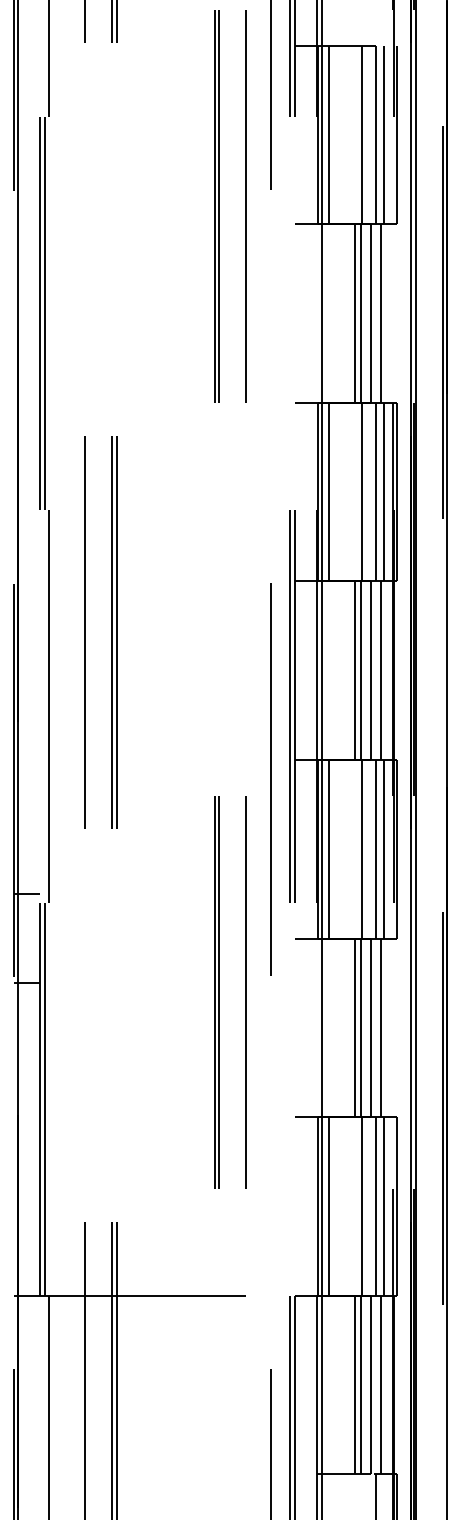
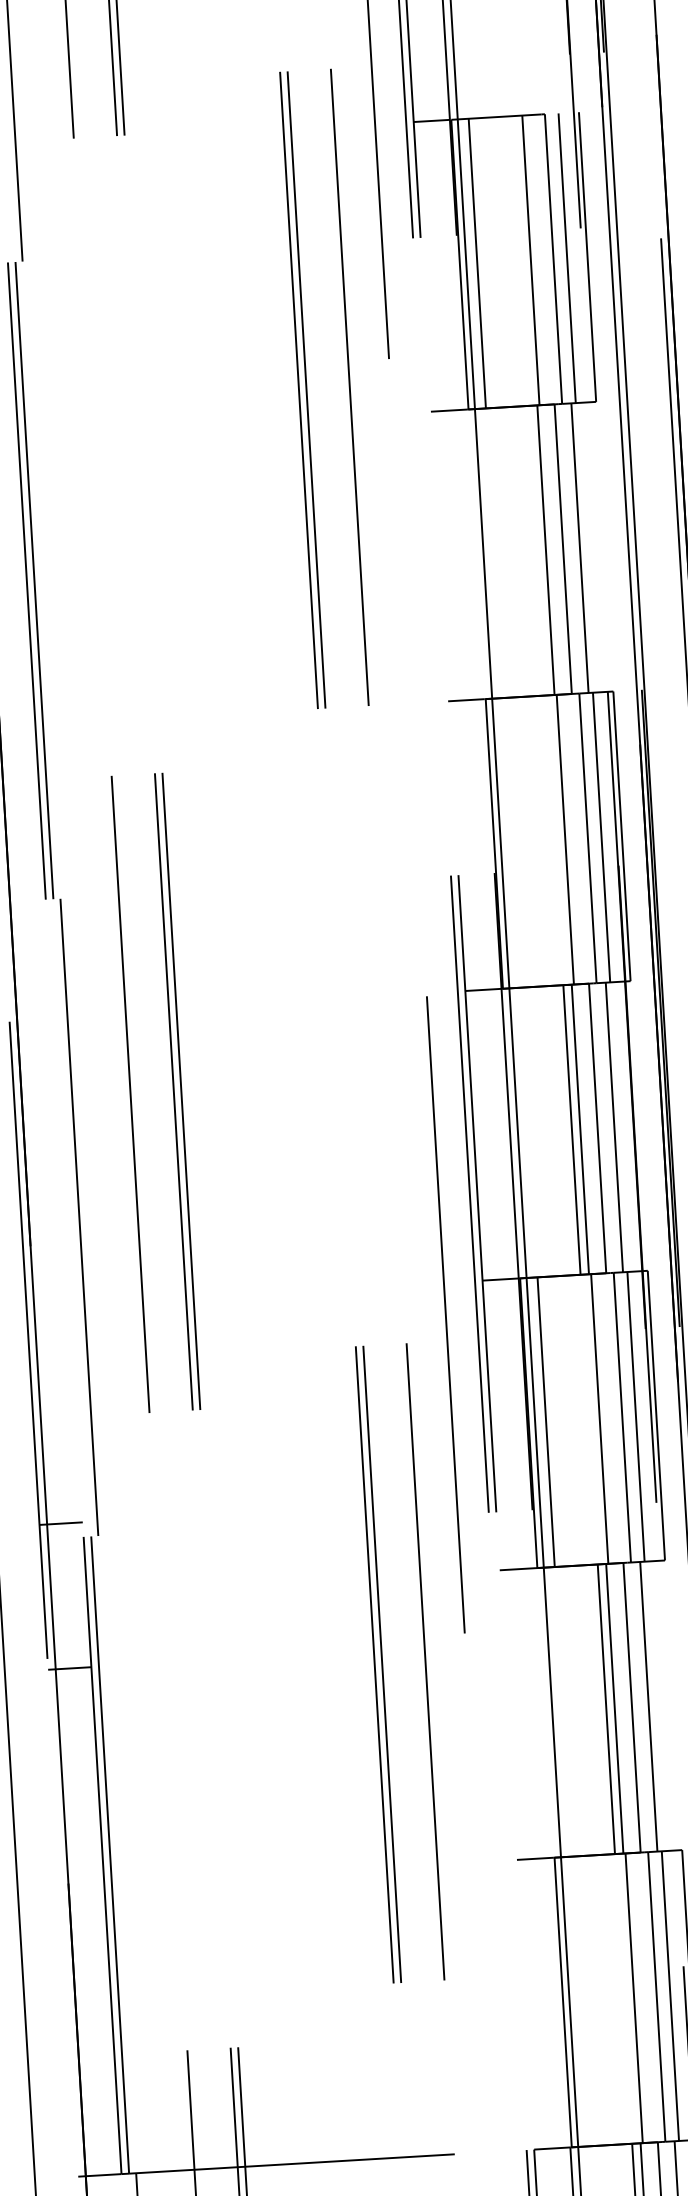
line: (355, 313) -> (537, 550), removed
line: (328, 491) -> (511, 841), removed
line: (328, 1206) -> (580, 2001), removed

